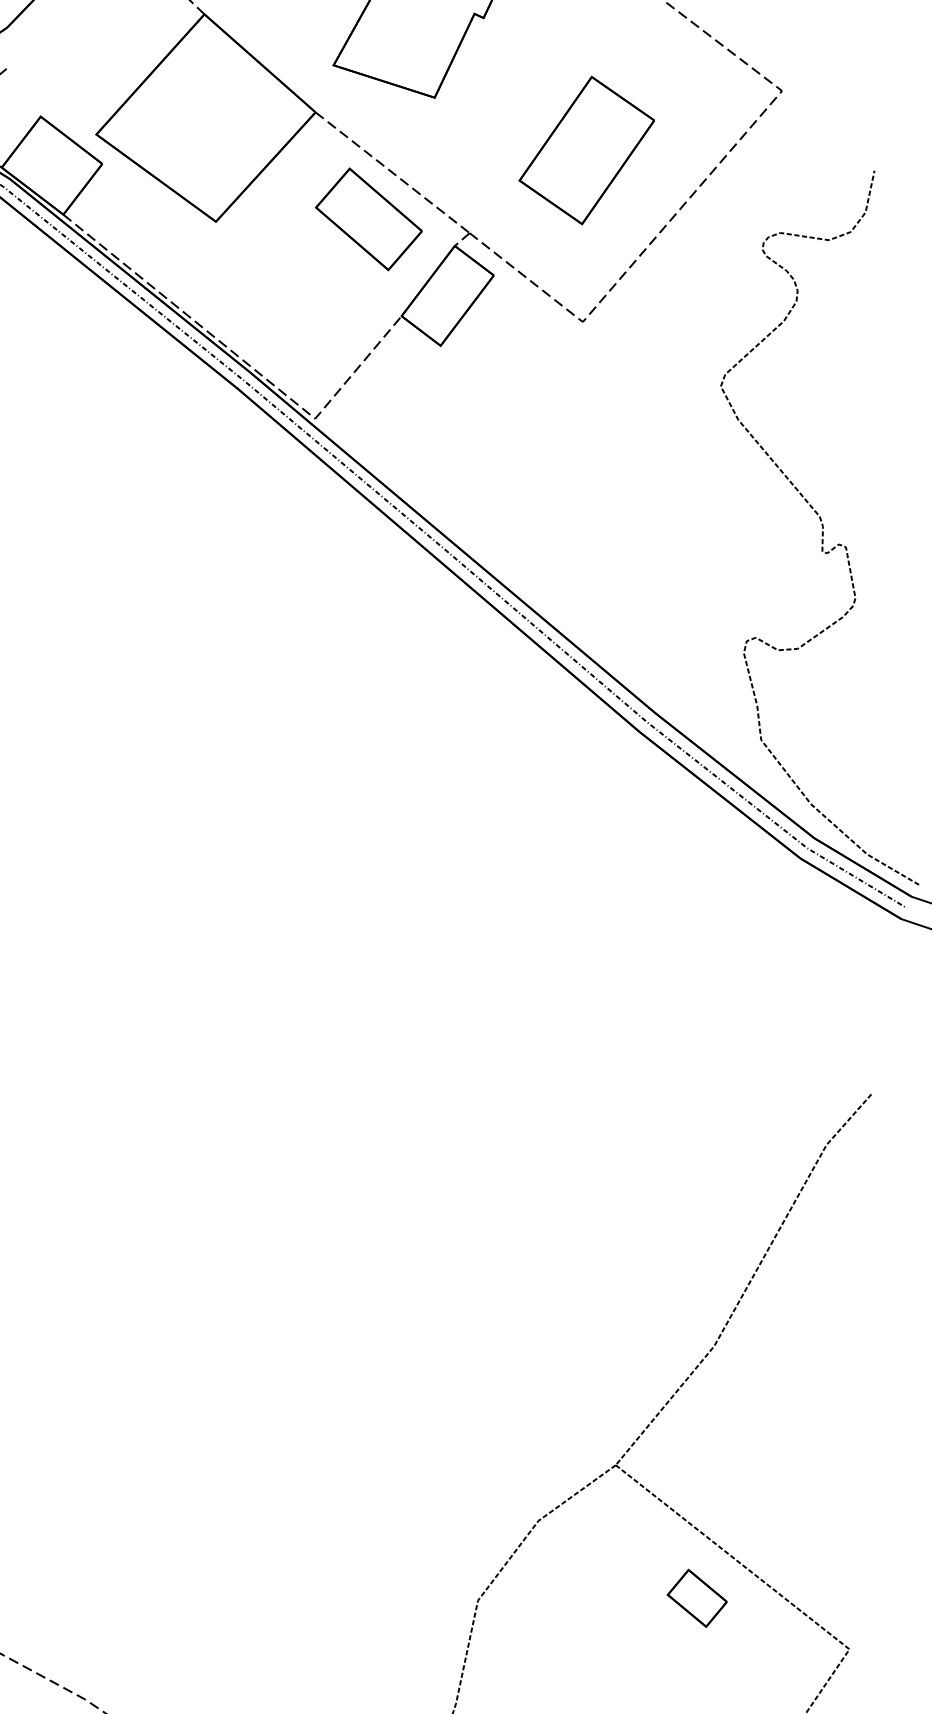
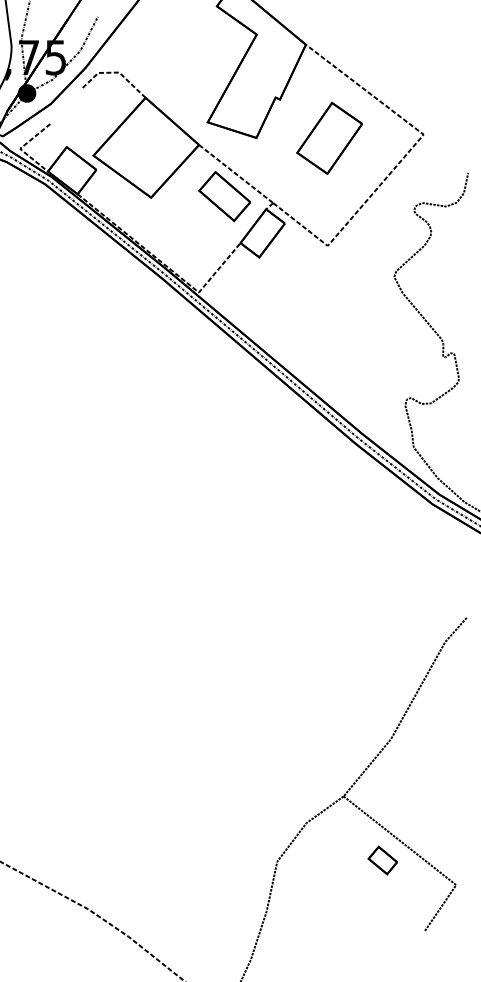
part: (586, 148) -> (329, 137), moved

